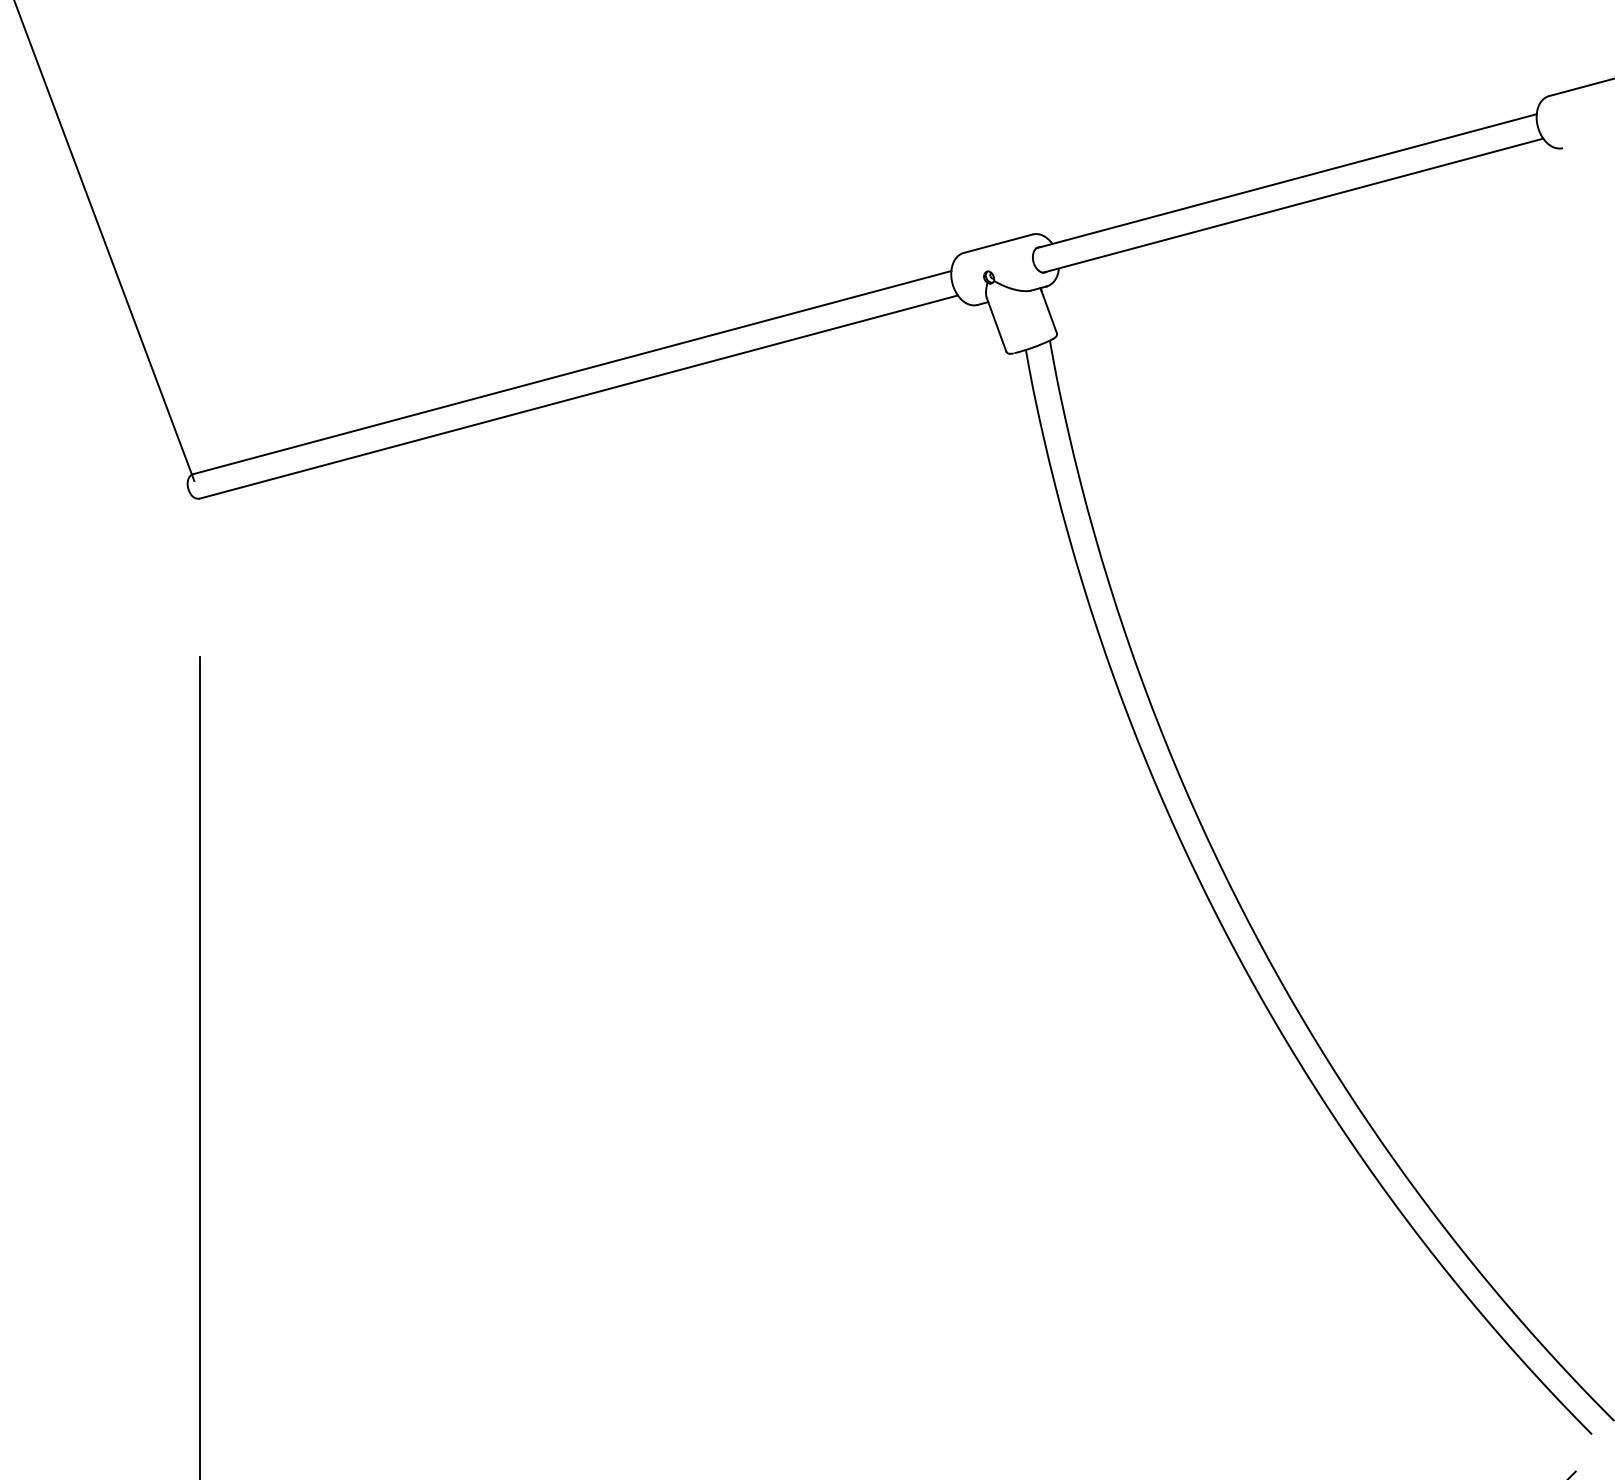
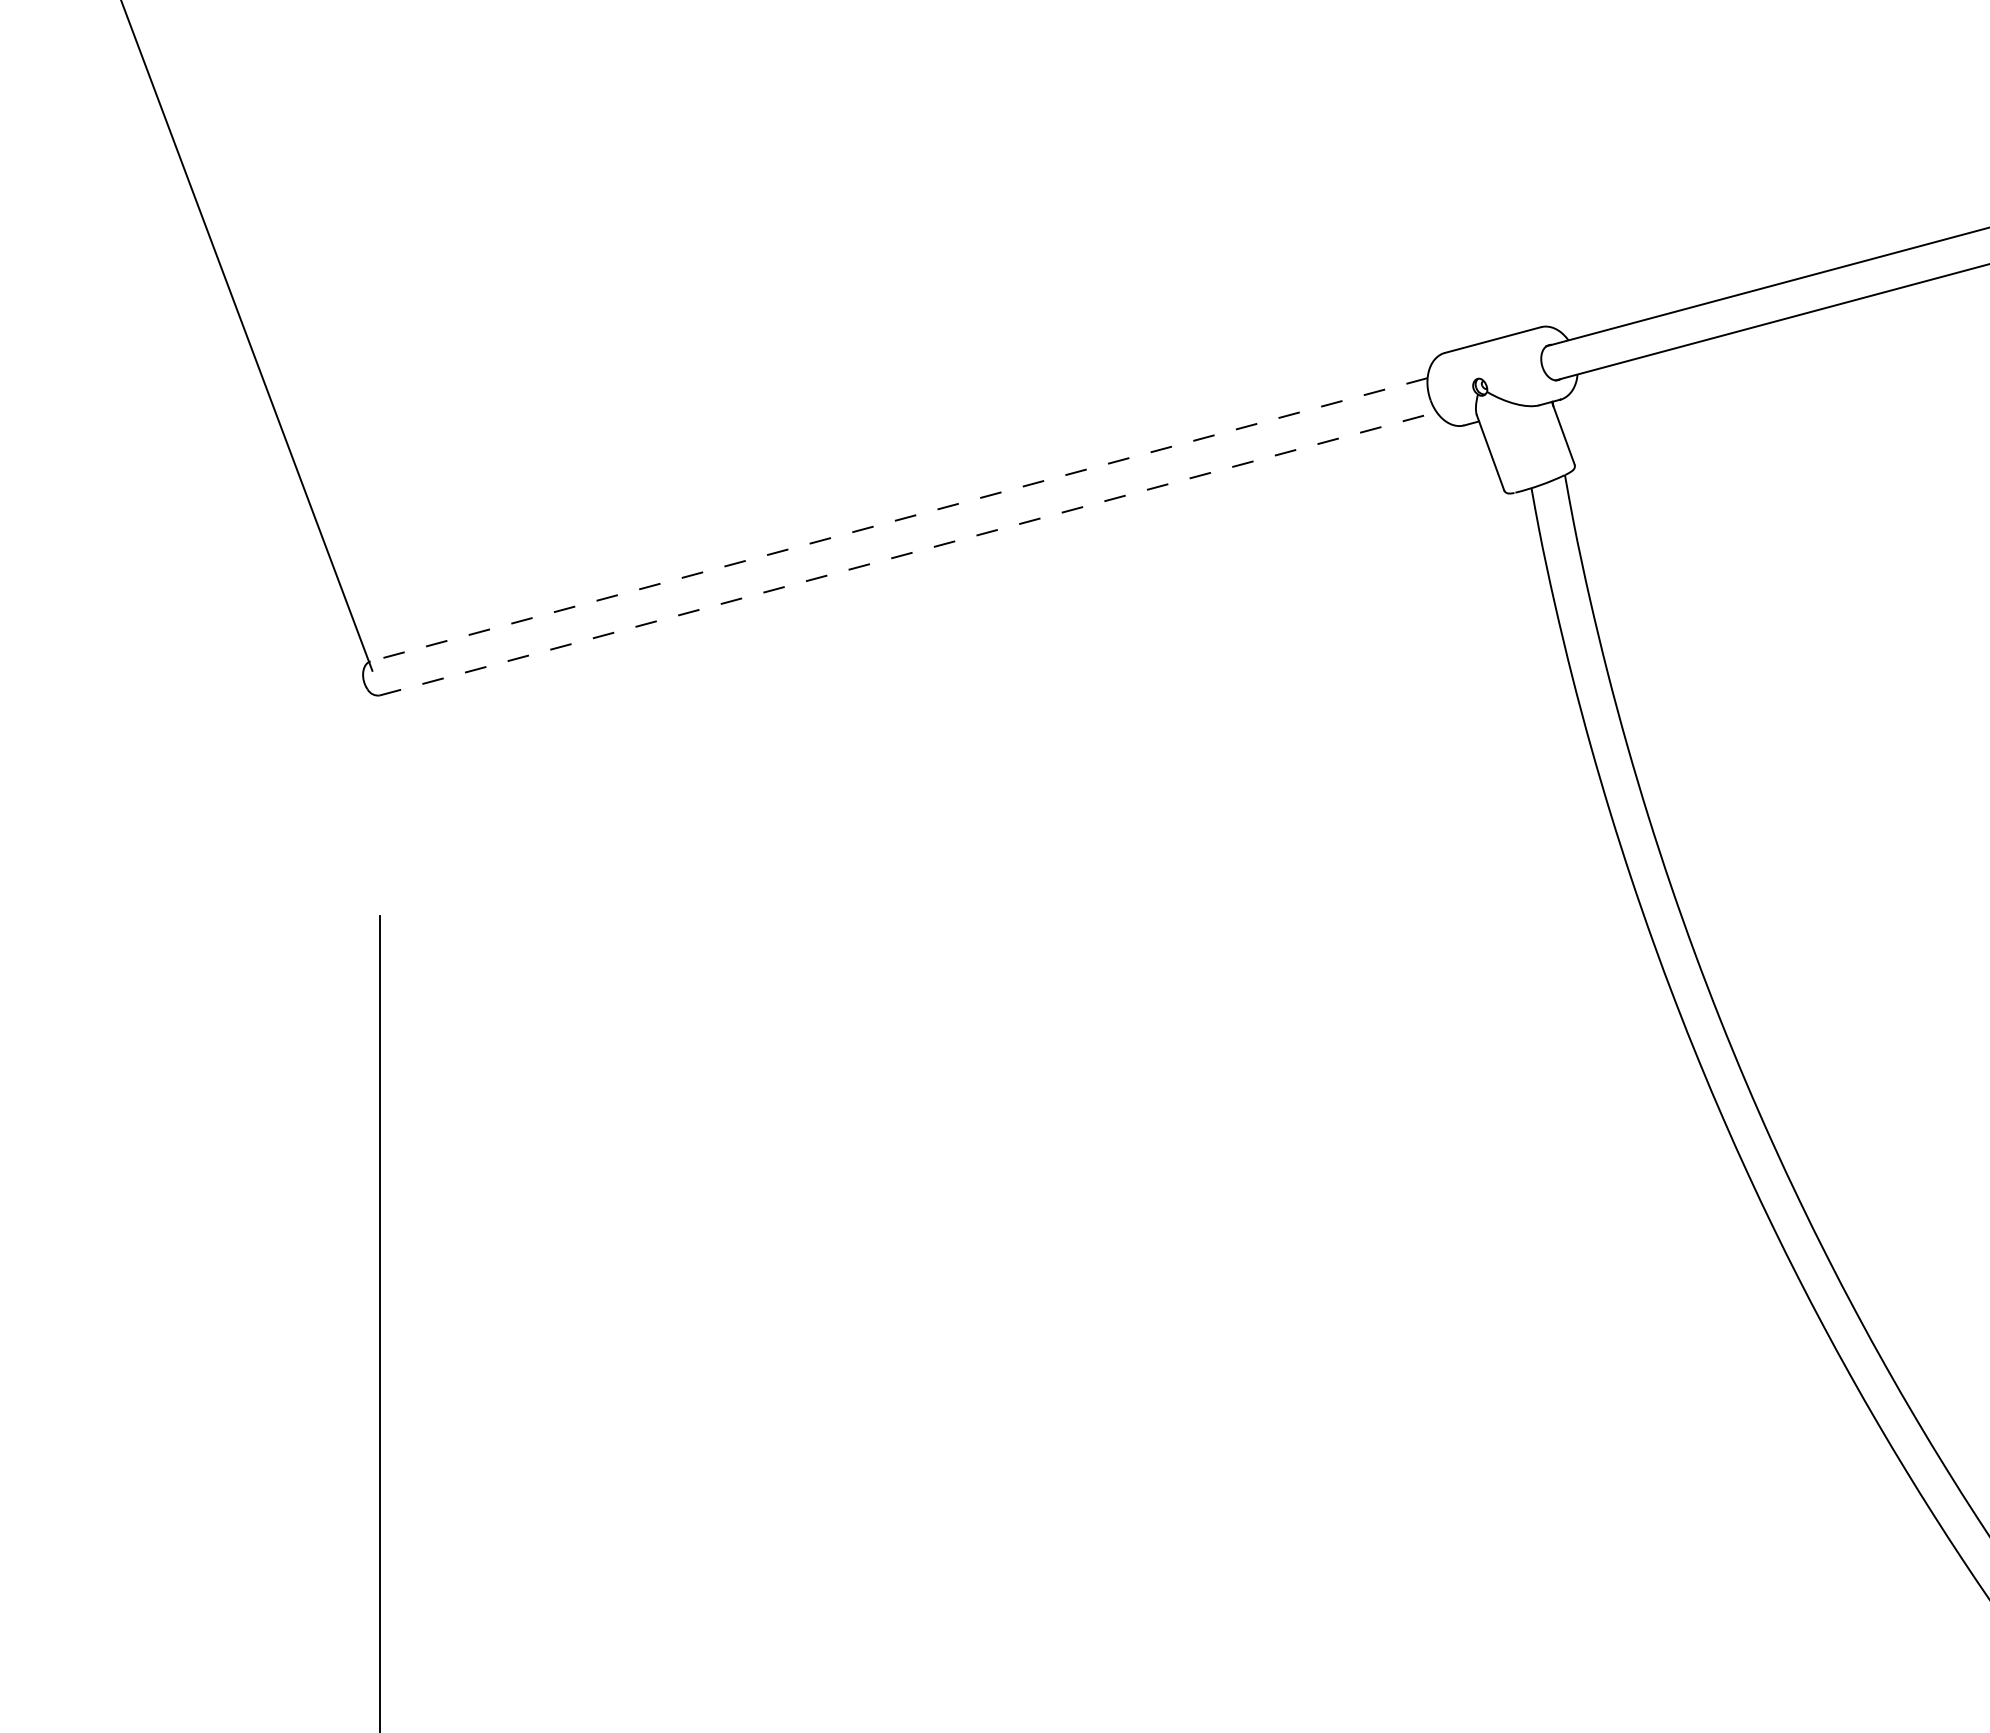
line: (572, 372) -> (899, 519), solid -> dashed
line: (578, 397) -> (907, 554), solid -> dashed

